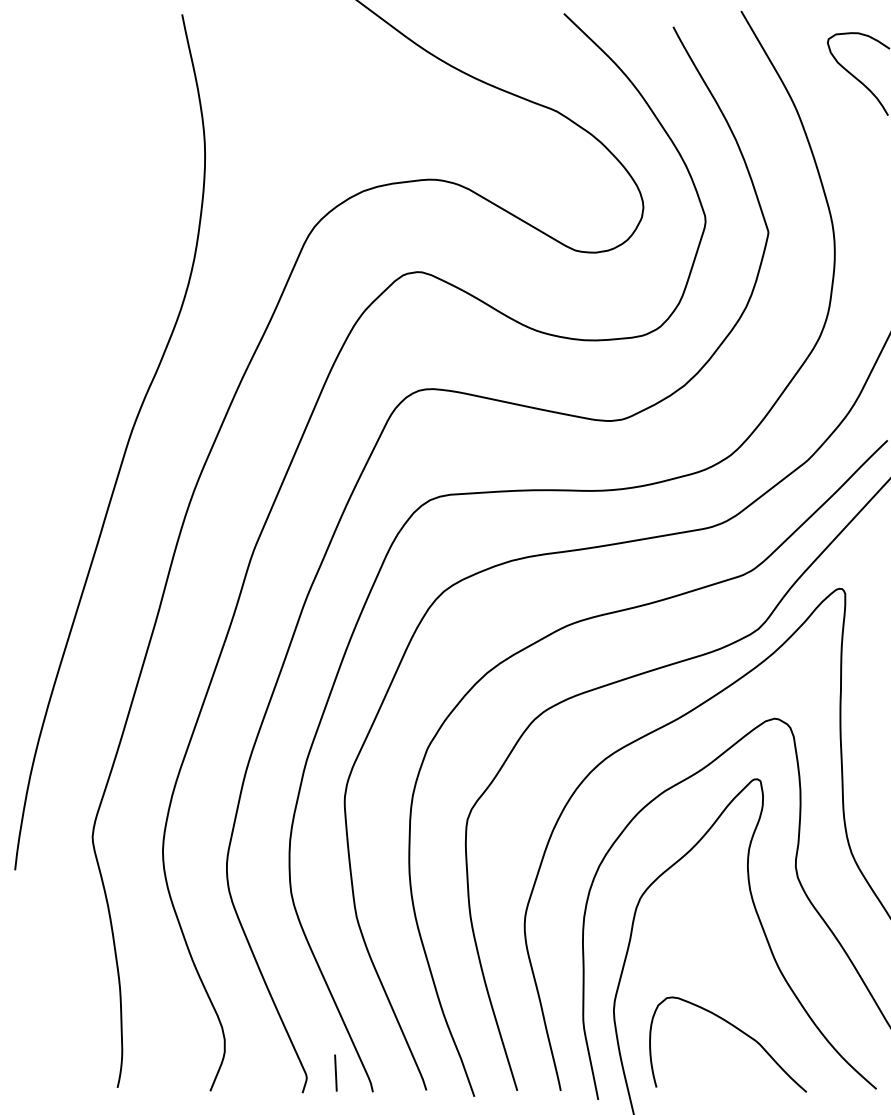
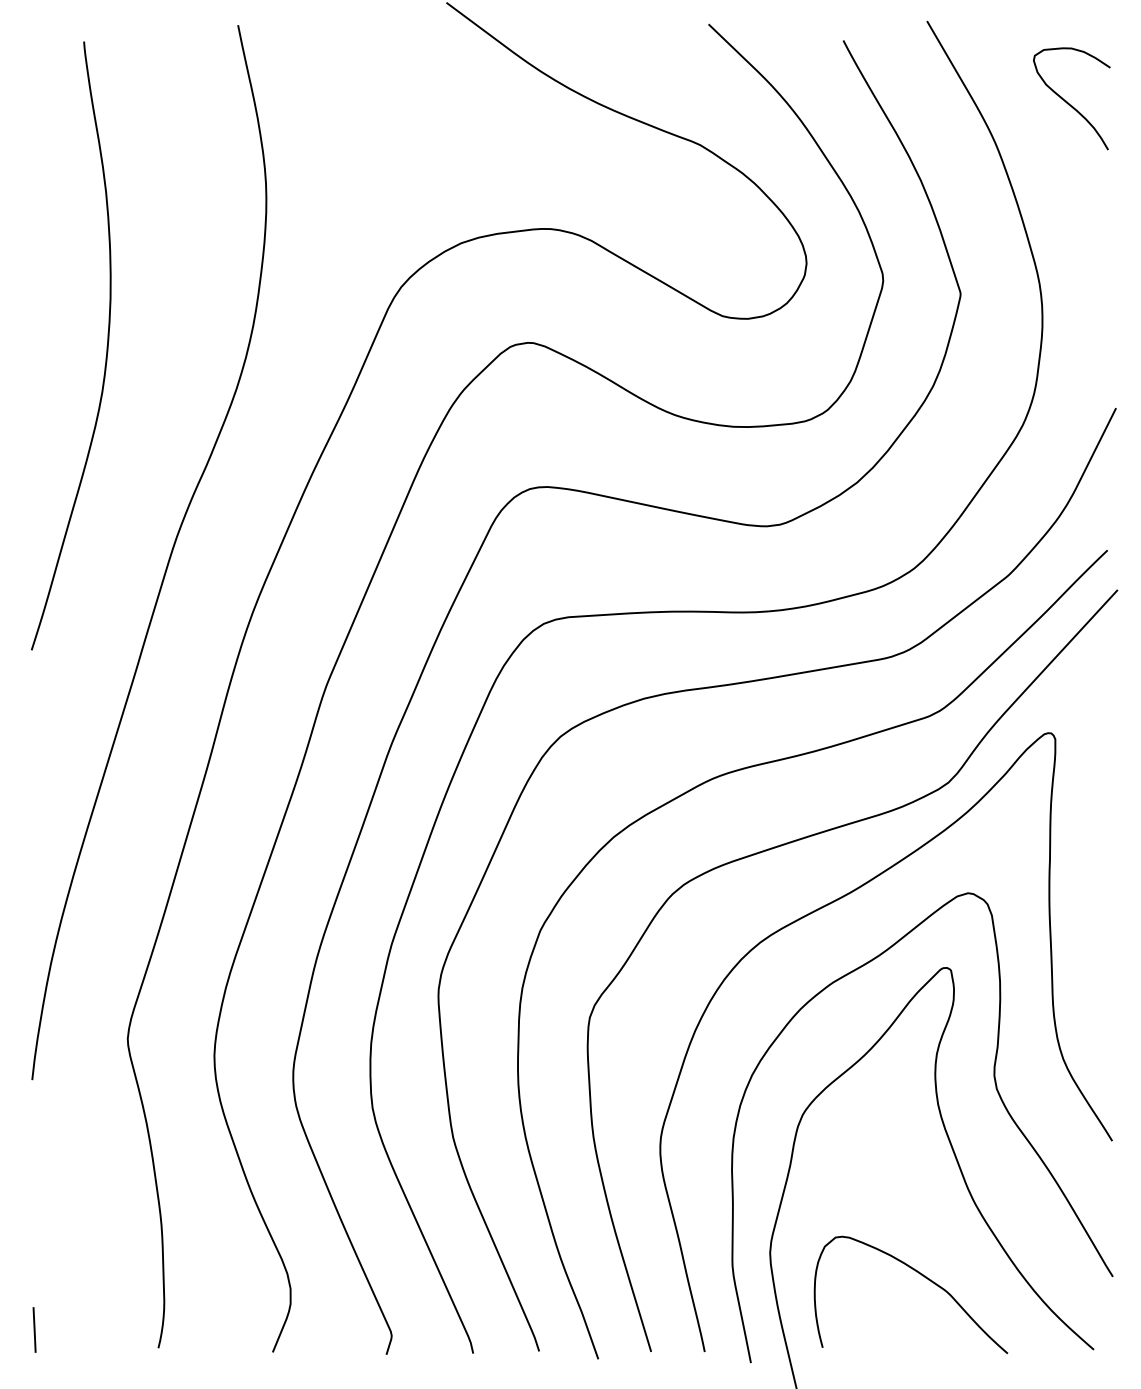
curve: (75, 275) -> (106, 346), added
line: (335, 1072) -> (34, 1329), moved

